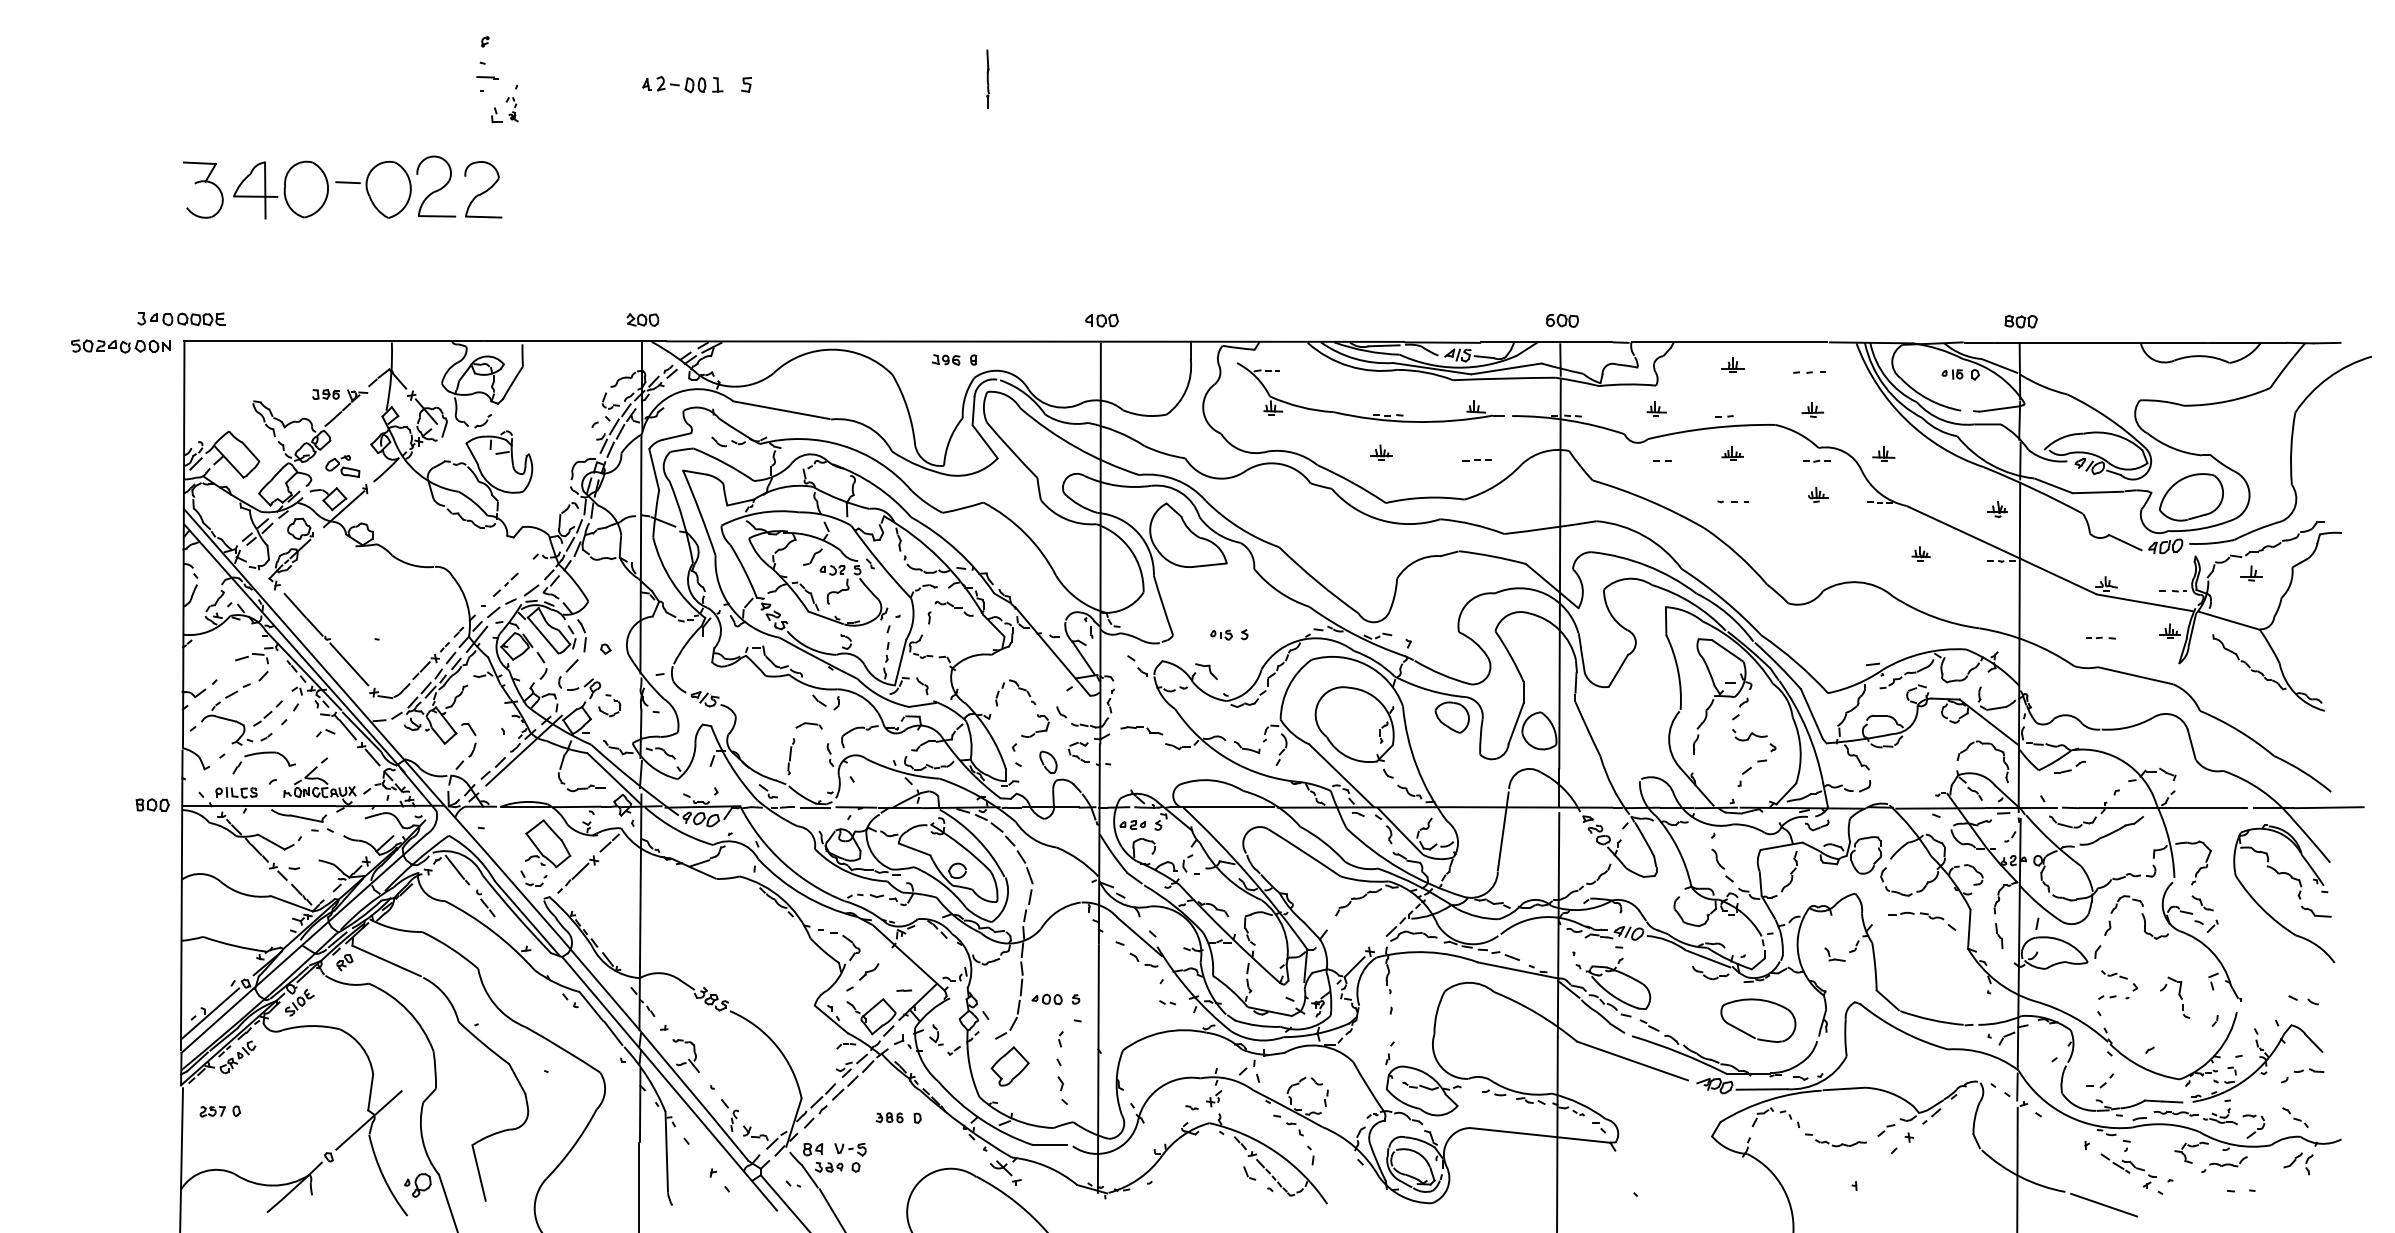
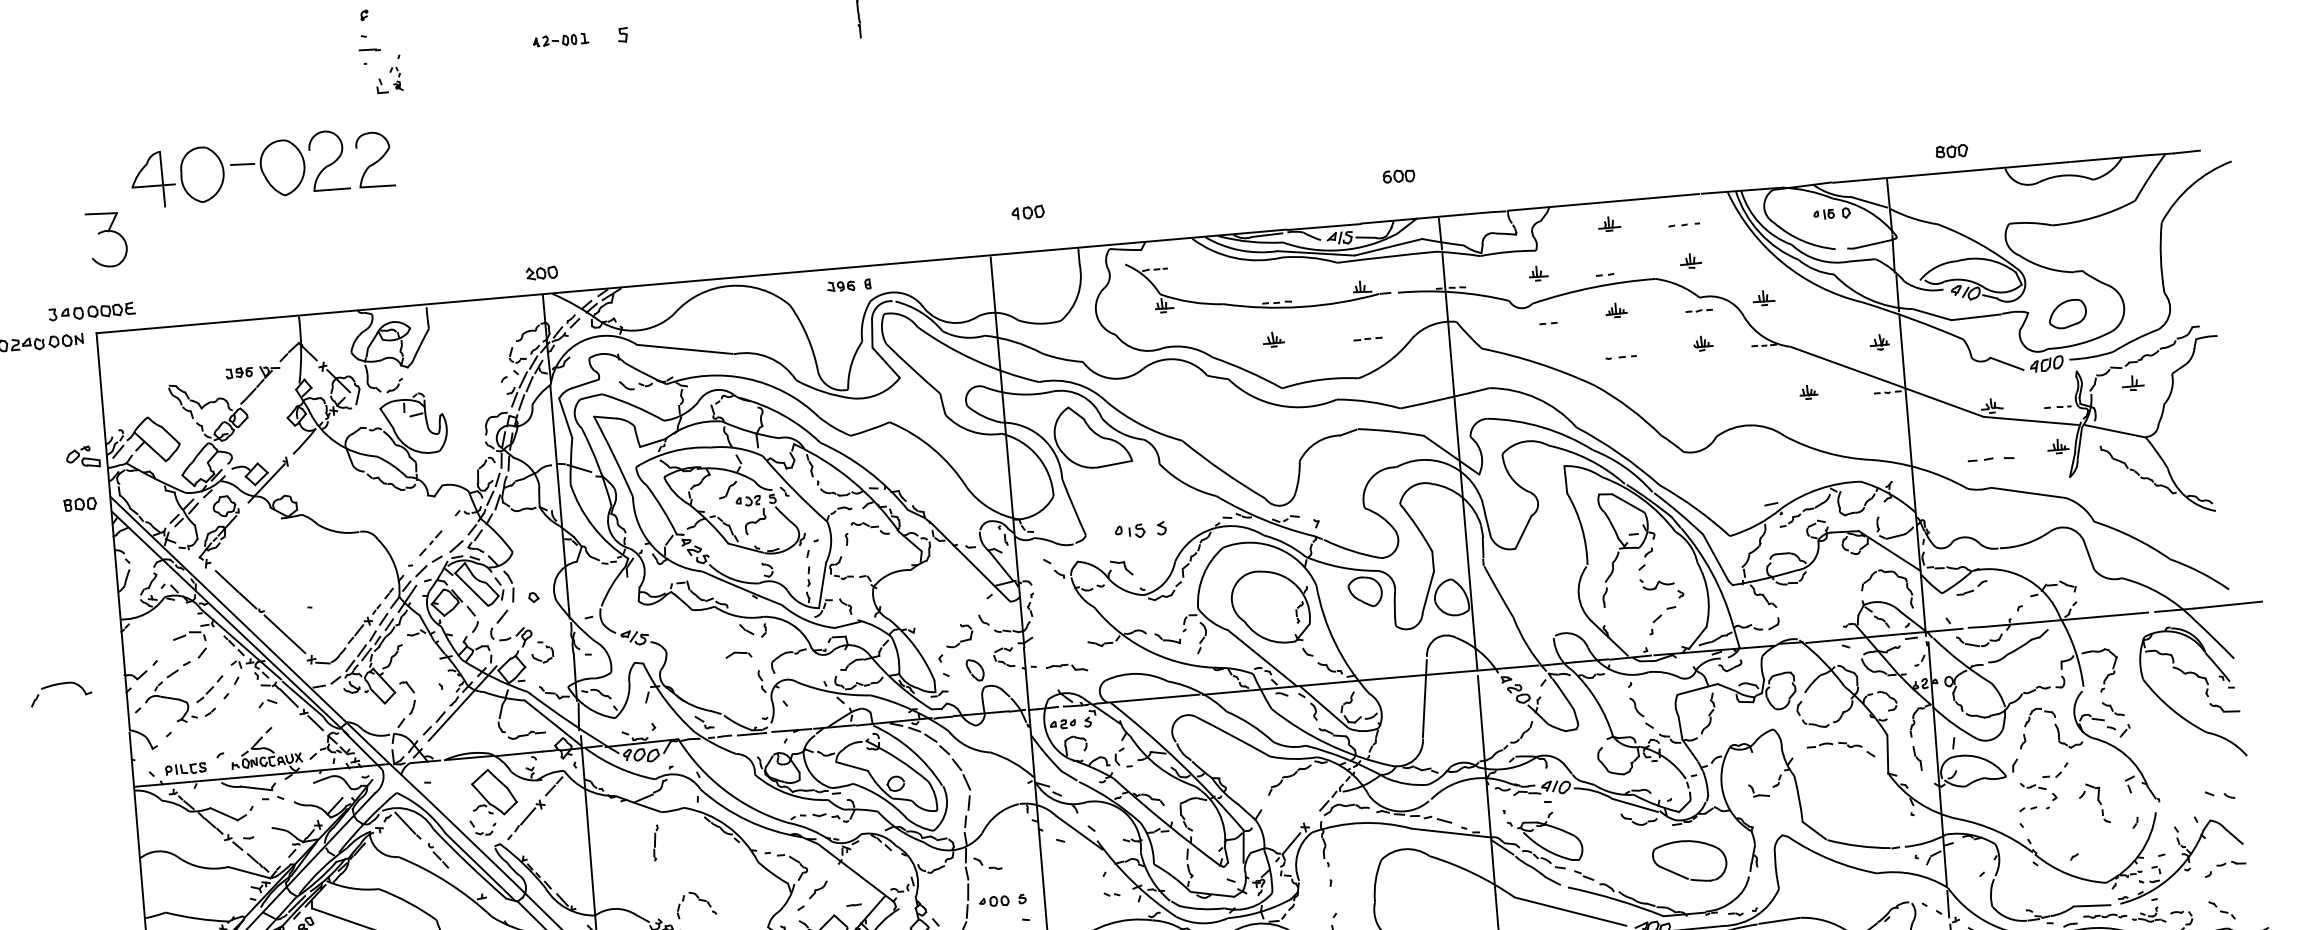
part: (682, 84) -> (560, 40), size x0.7
part: (203, 182) -> (106, 232), moved
part: (1102, 320) -> (1028, 212), moved
part: (1562, 320) -> (1399, 176), moved
part: (2020, 321) -> (1951, 151), moved
part: (342, 466) -> (82, 457), moved
part: (2191, 497) -> (2067, 314), size x0.6
part: (1229, 634) -> (1140, 529), size x1.4
part: (2100, 637) -> (1990, 458), size x1.6
part: (1015, 692) -> (696, 904), moved
part: (1141, 730) -> (1066, 668), moved
part: (260, 754) -> (56, 685), moved
part: (791, 756) -> (656, 842), moved
part: (152, 804) -> (80, 503), moved
part: (1143, 959) -> (987, 862), moved
part: (2100, 1080) -> (2055, 770), moved

